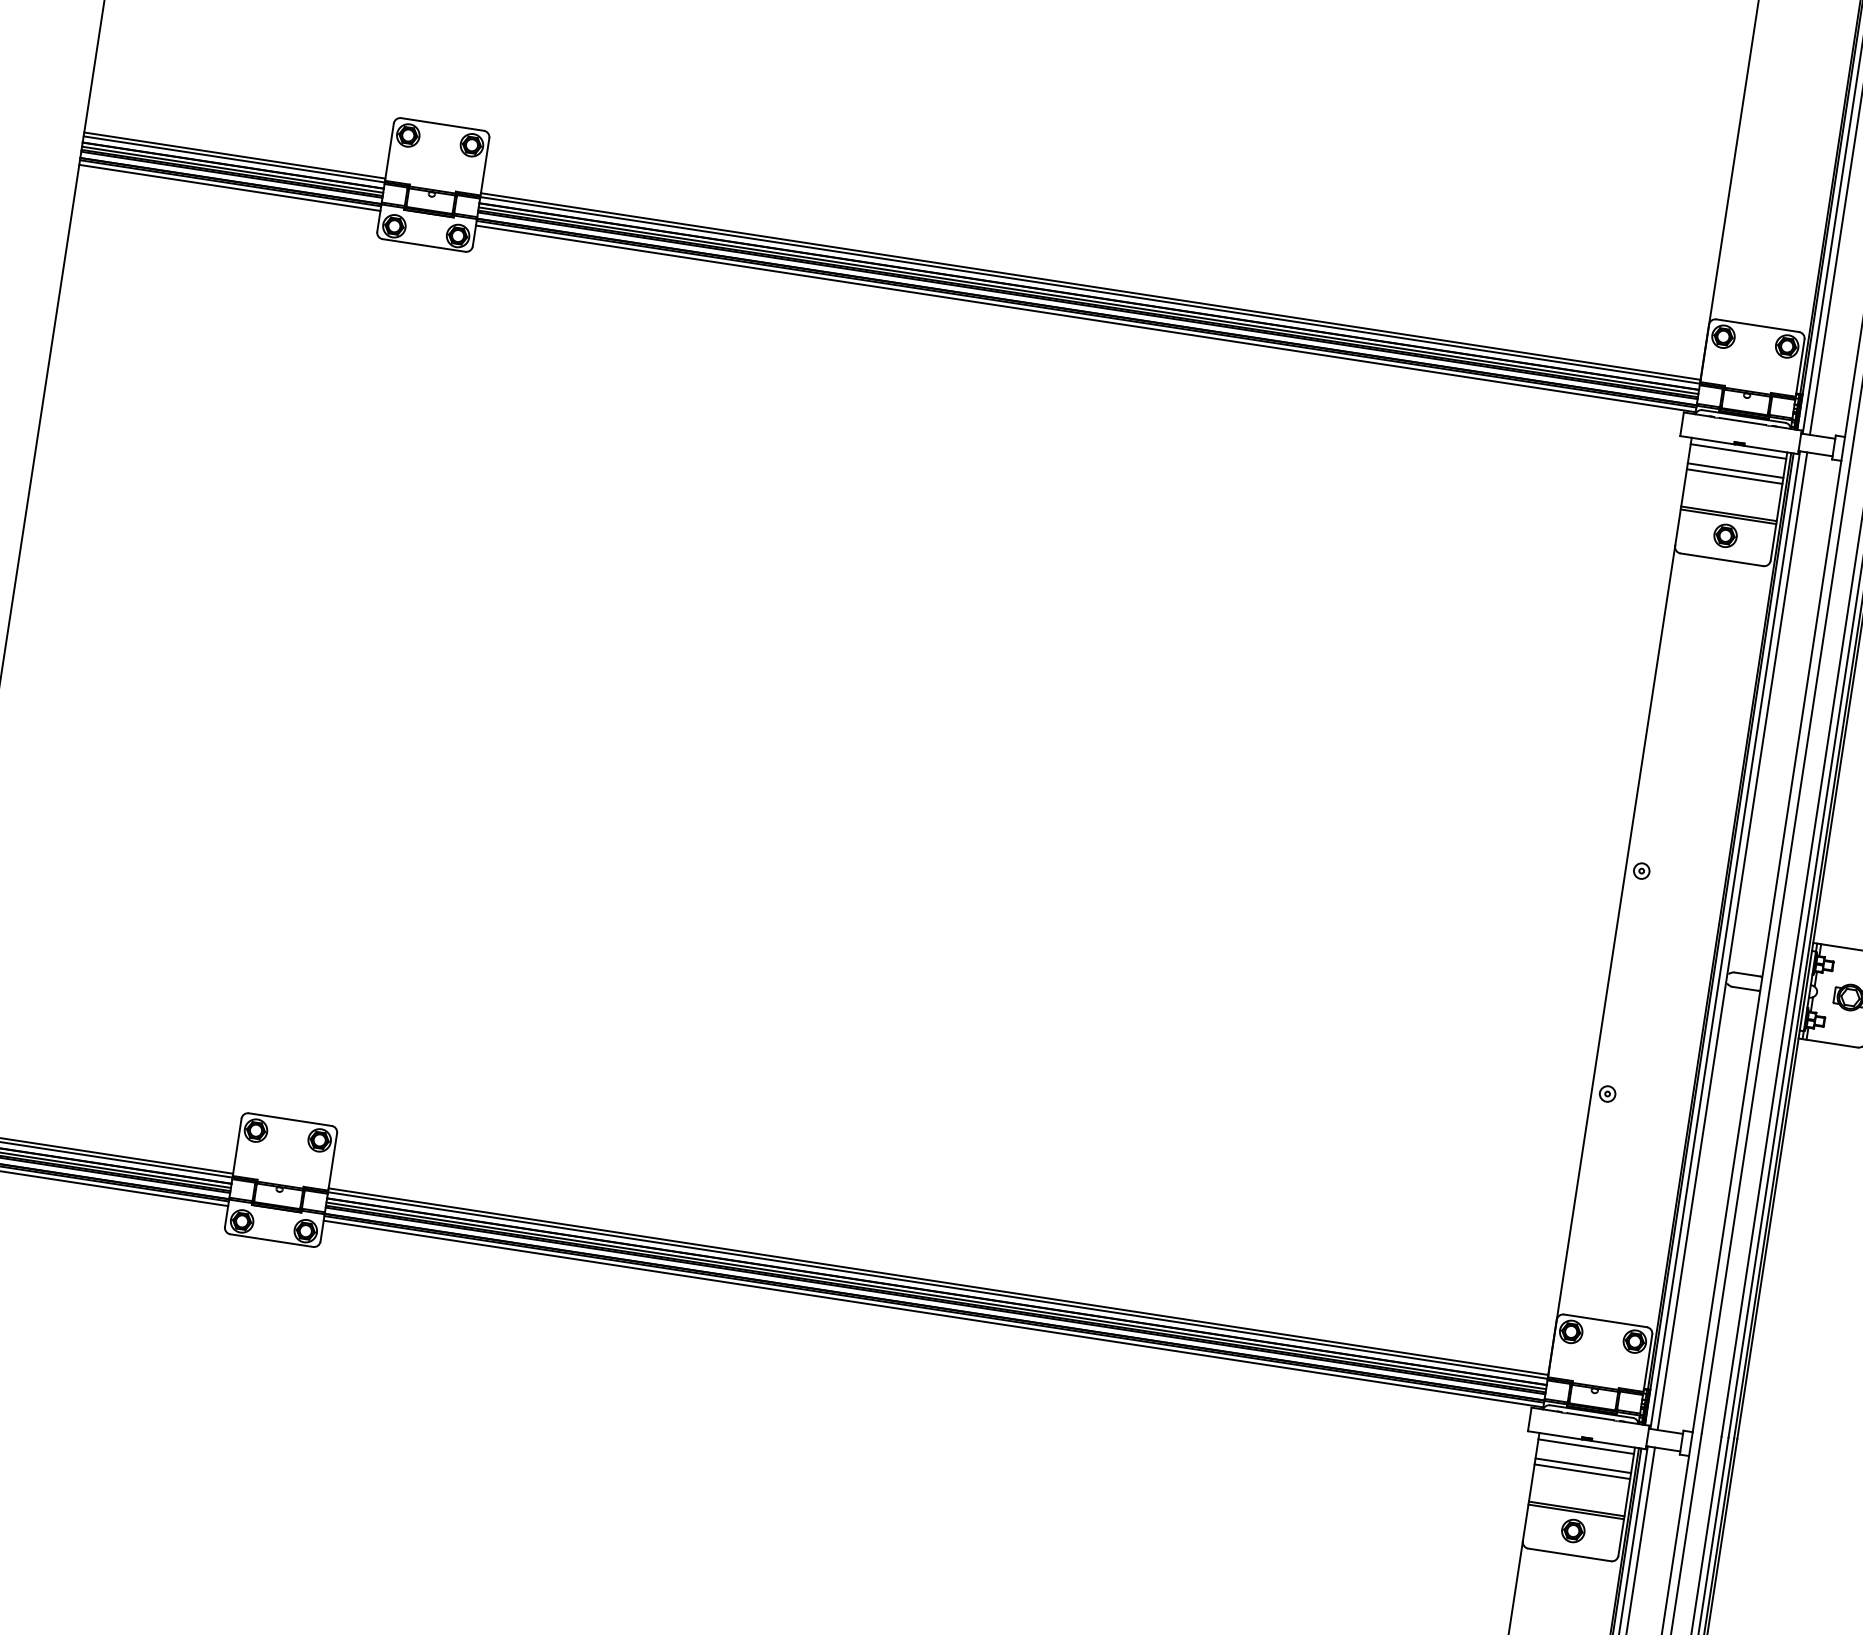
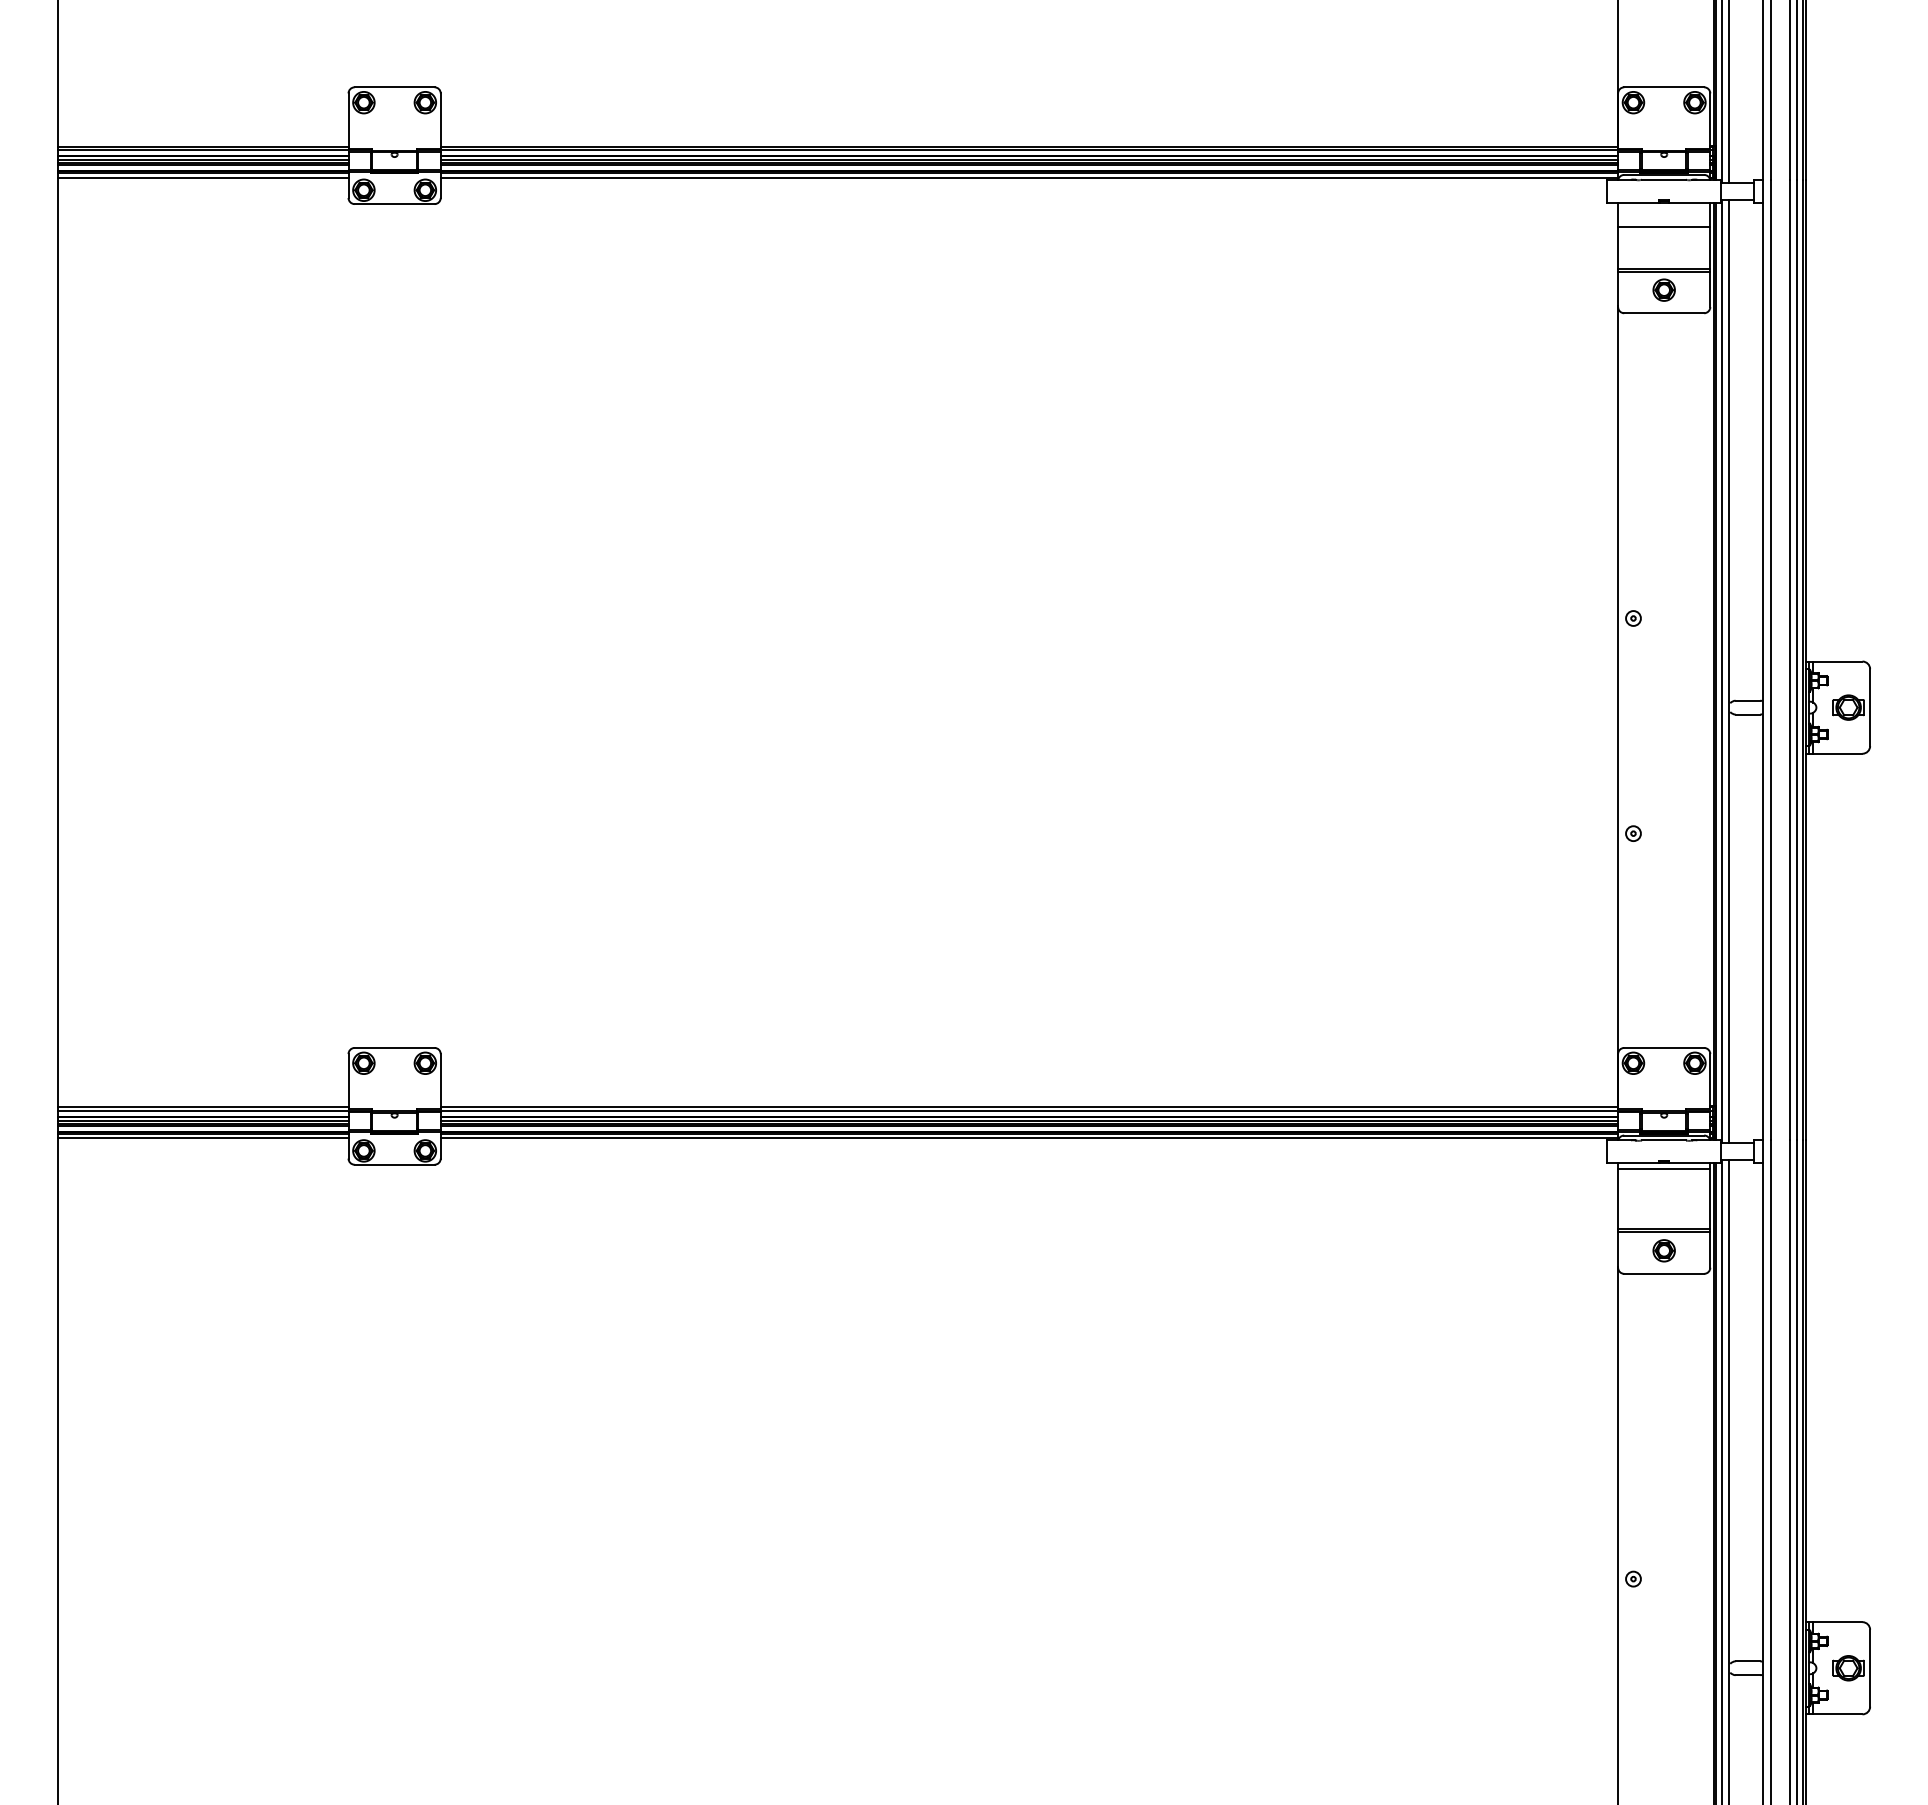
line: (1738, 451) -> (1664, 208), removed
line: (1735, 476) -> (1664, 232), removed
line: (1583, 1465) -> (1664, 1187), removed
line: (1582, 1471) -> (1664, 1193), removed

